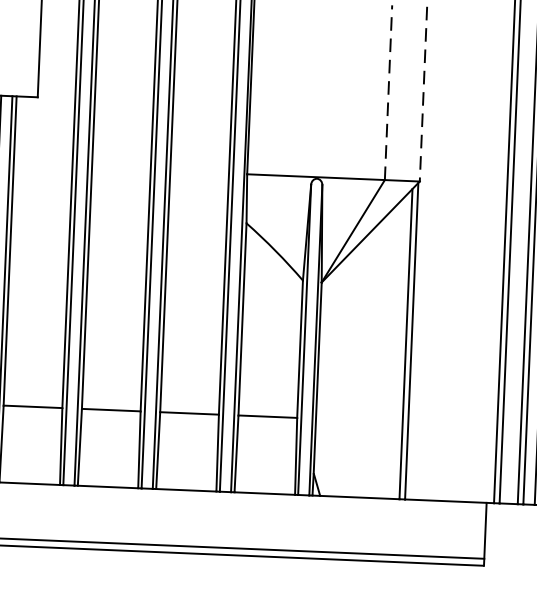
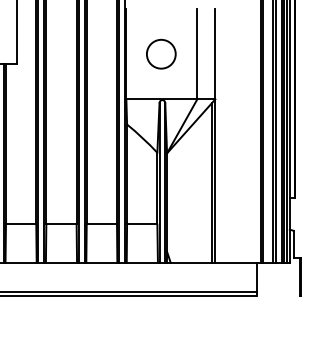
circle: (319, 88) -> (161, 53), added
line: (388, 91) -> (197, 53), dashed -> solid
line: (423, 94) -> (215, 54), dashed -> solid

